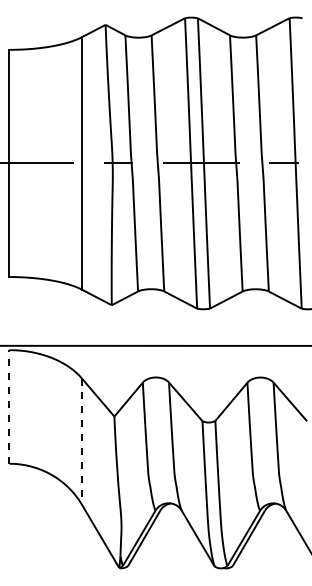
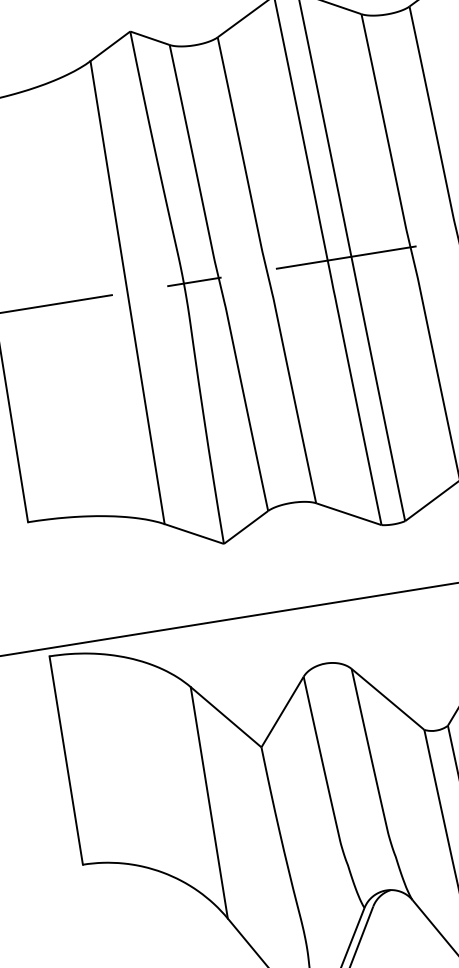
line: (9, 406) -> (66, 759), dashed -> solid
line: (81, 442) -> (208, 804), dashed -> solid

